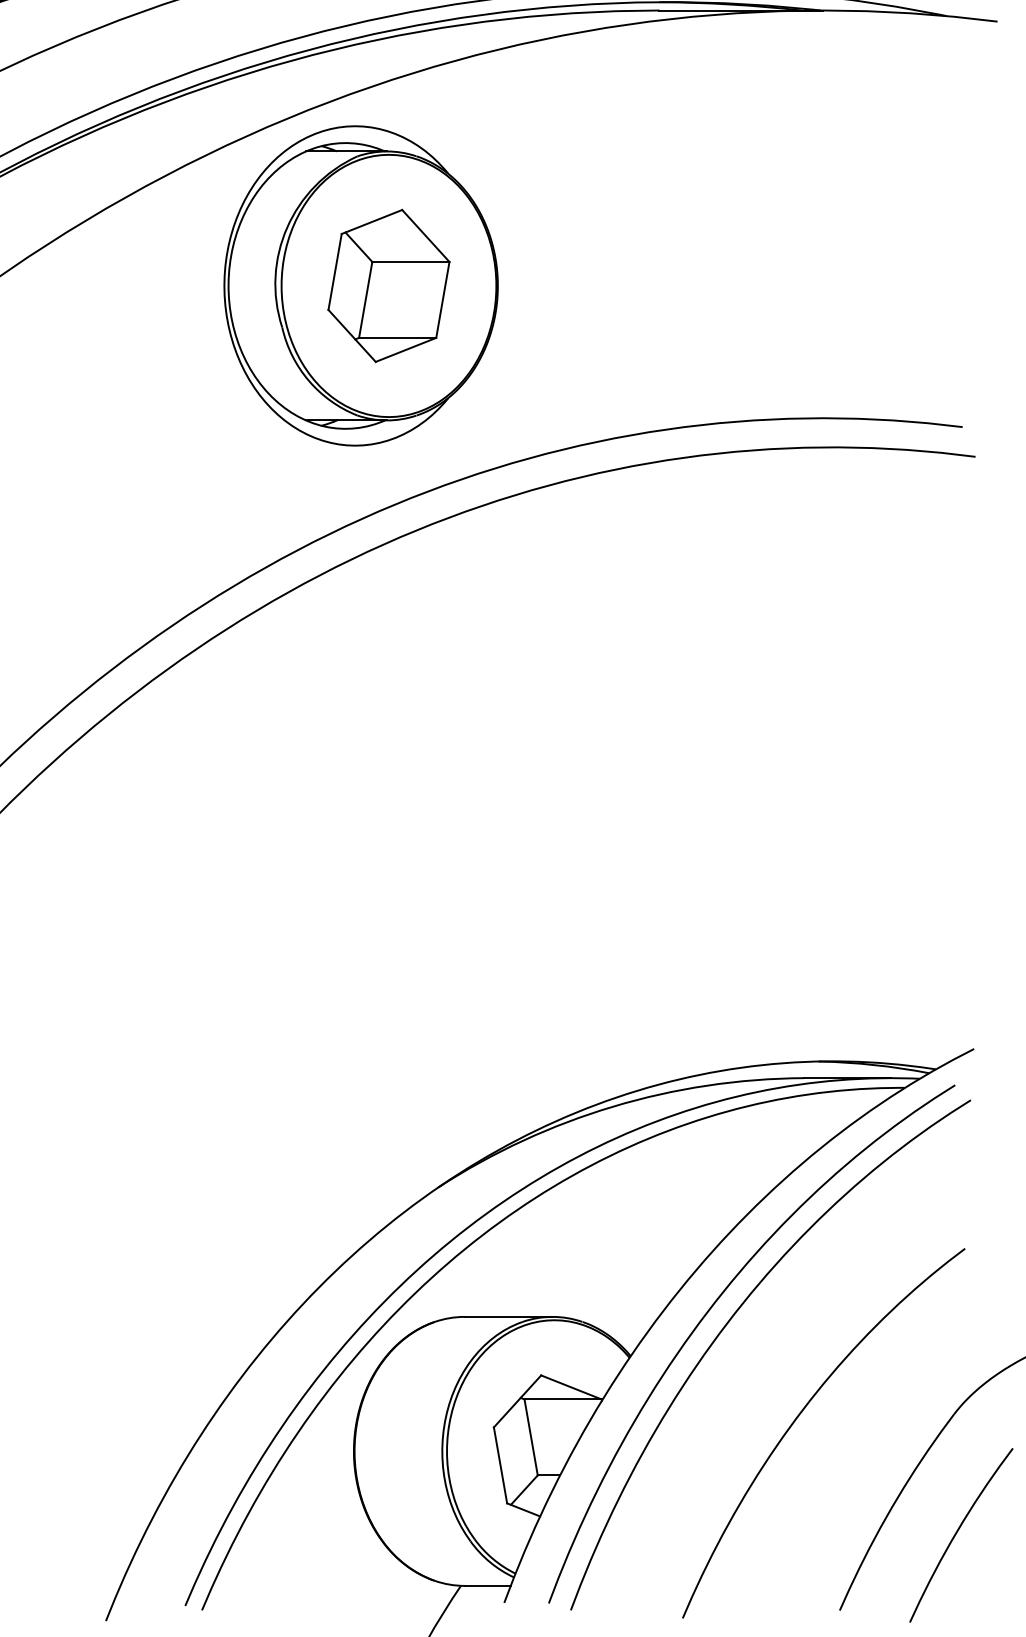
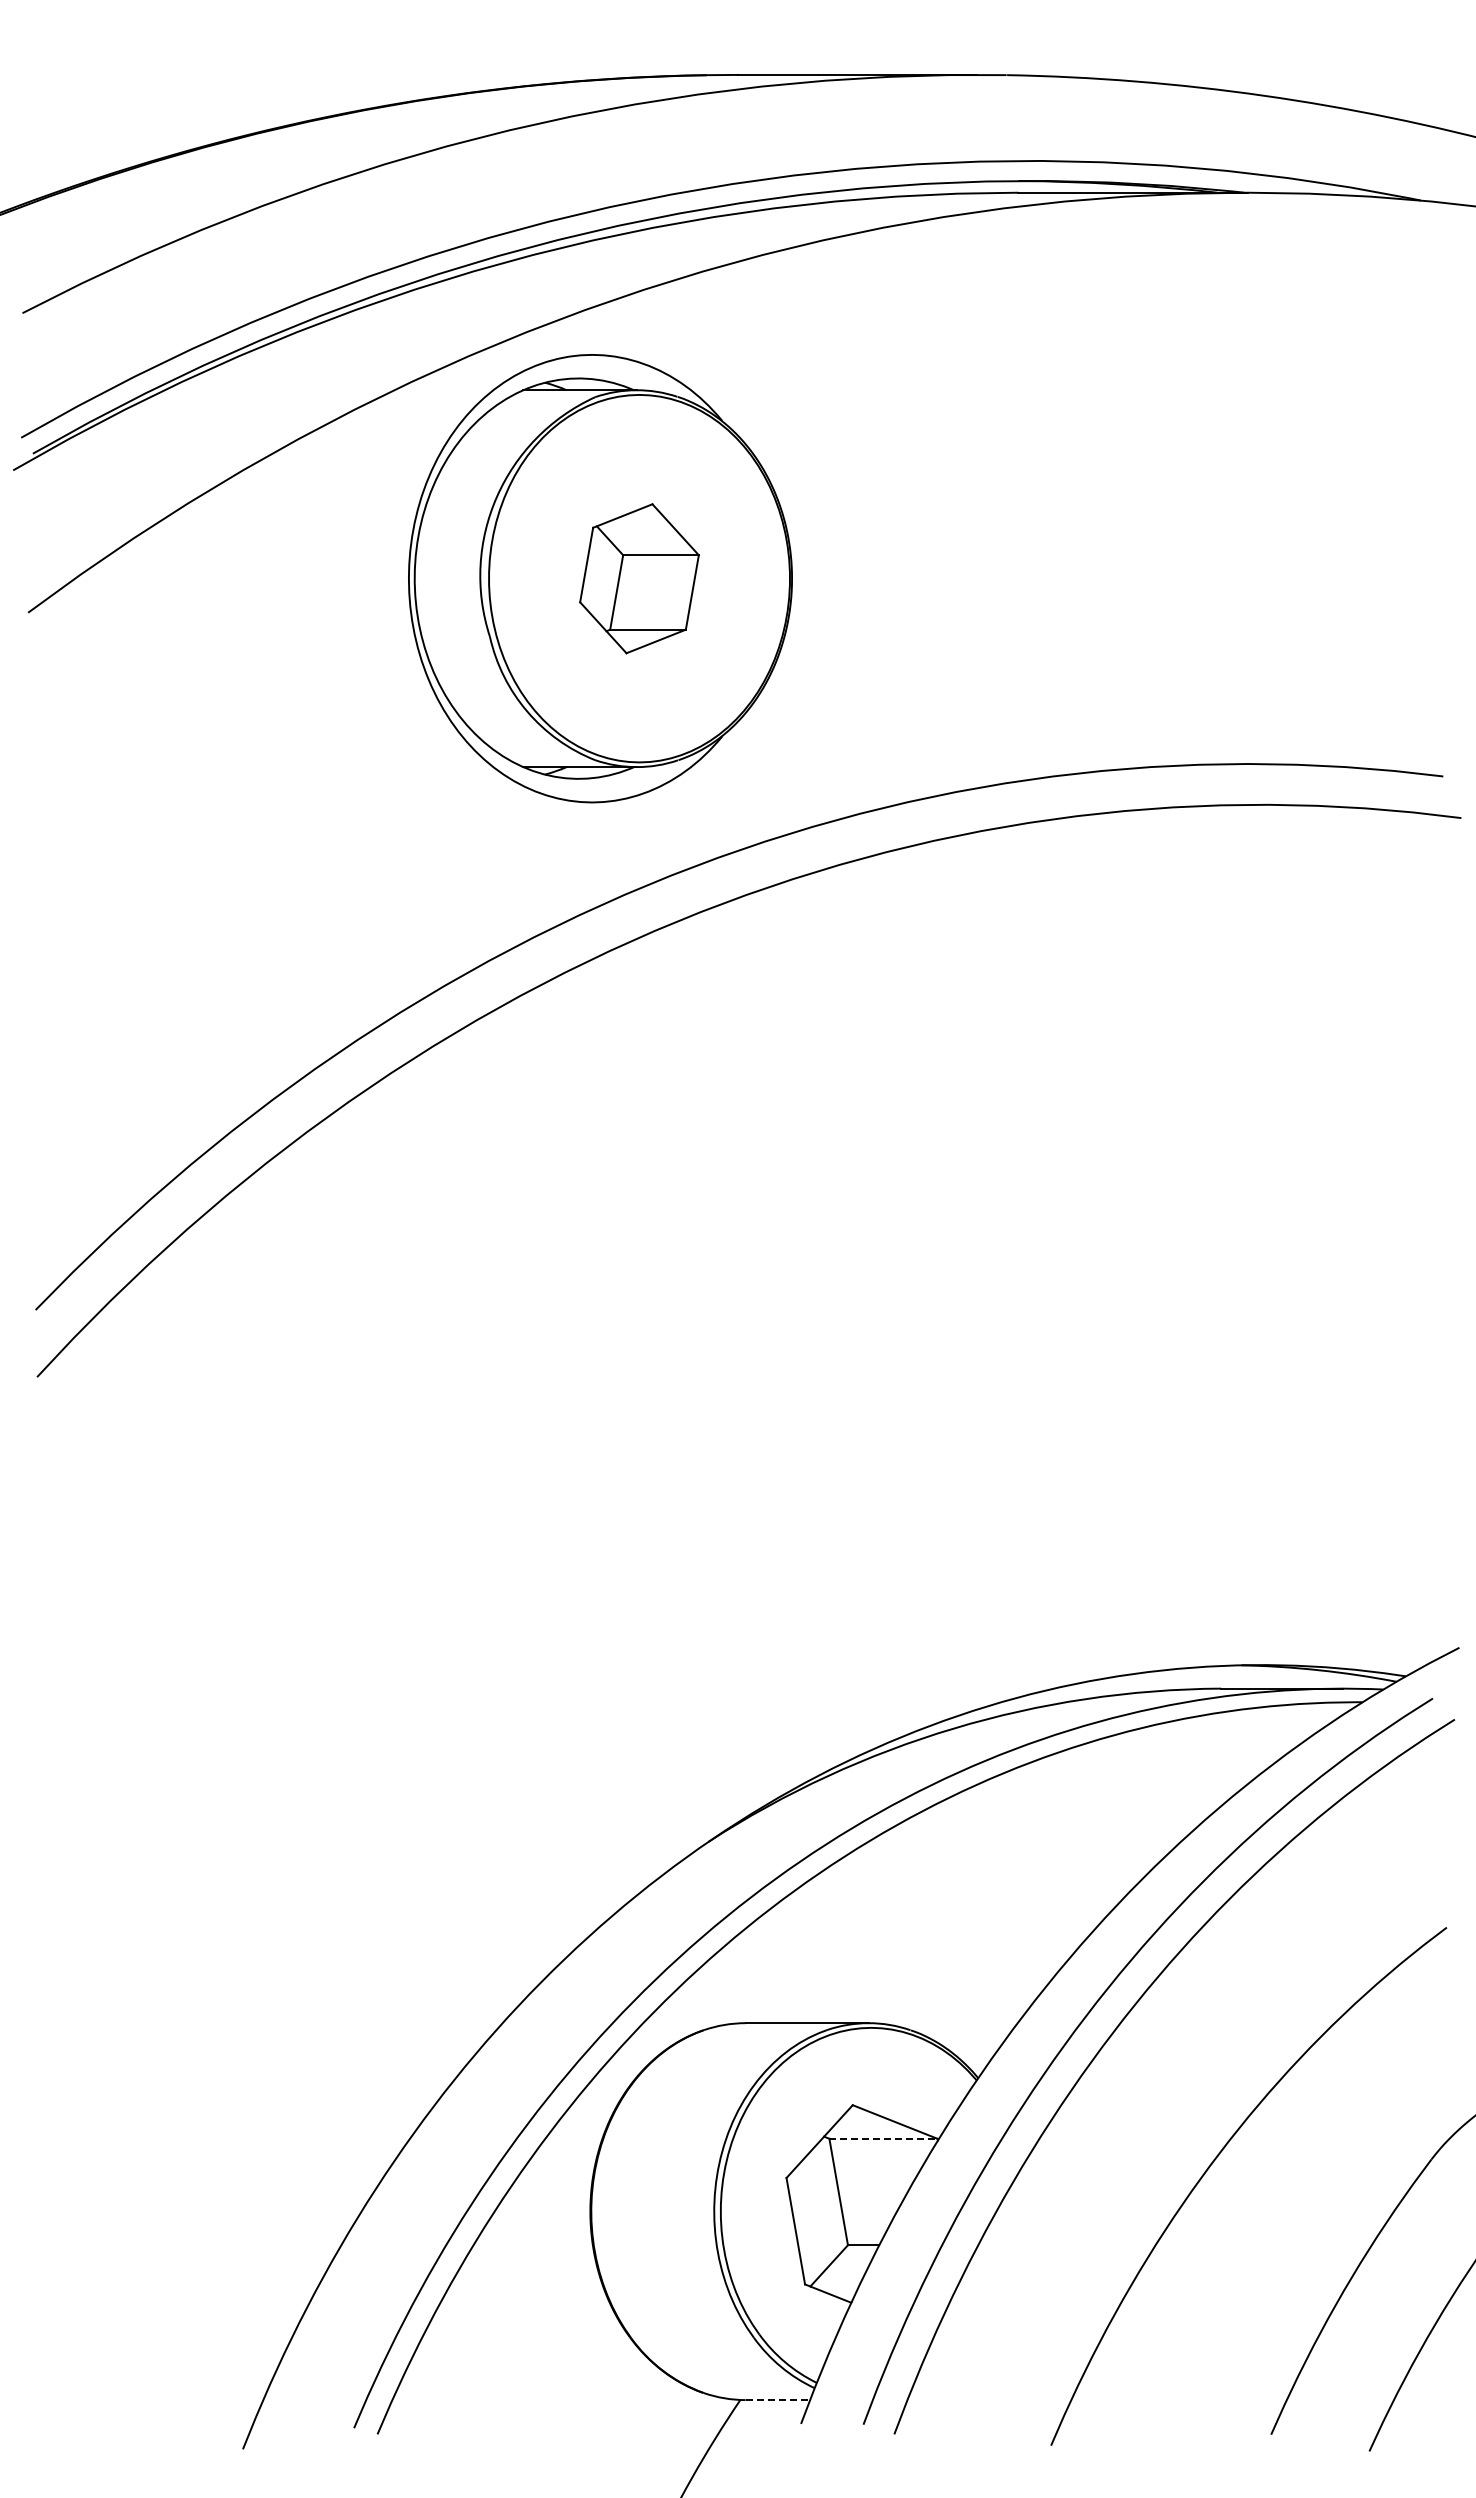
part: (388, 285) -> (639, 578), size x0.7
line: (563, 1399) -> (883, 2138), solid -> dashed
line: (488, 1586) -> (778, 2400), solid -> dashed

